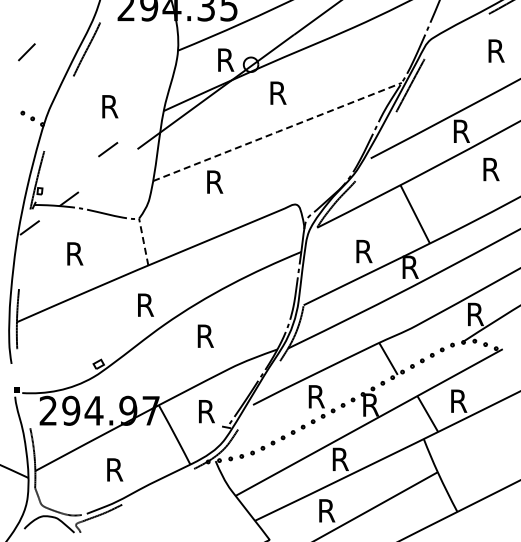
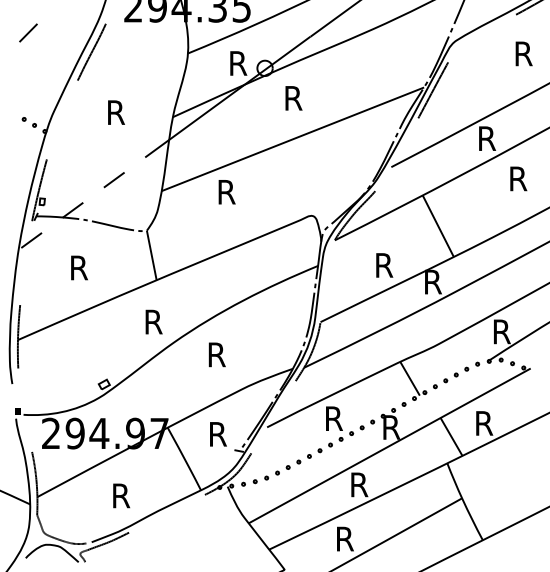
line: (26, 52) -> (28, 33), moved
line: (277, 131) -> (292, 138), dashed -> solid
line: (108, 149) -> (114, 179), moved
line: (143, 242) -> (151, 255), dashed -> solid

